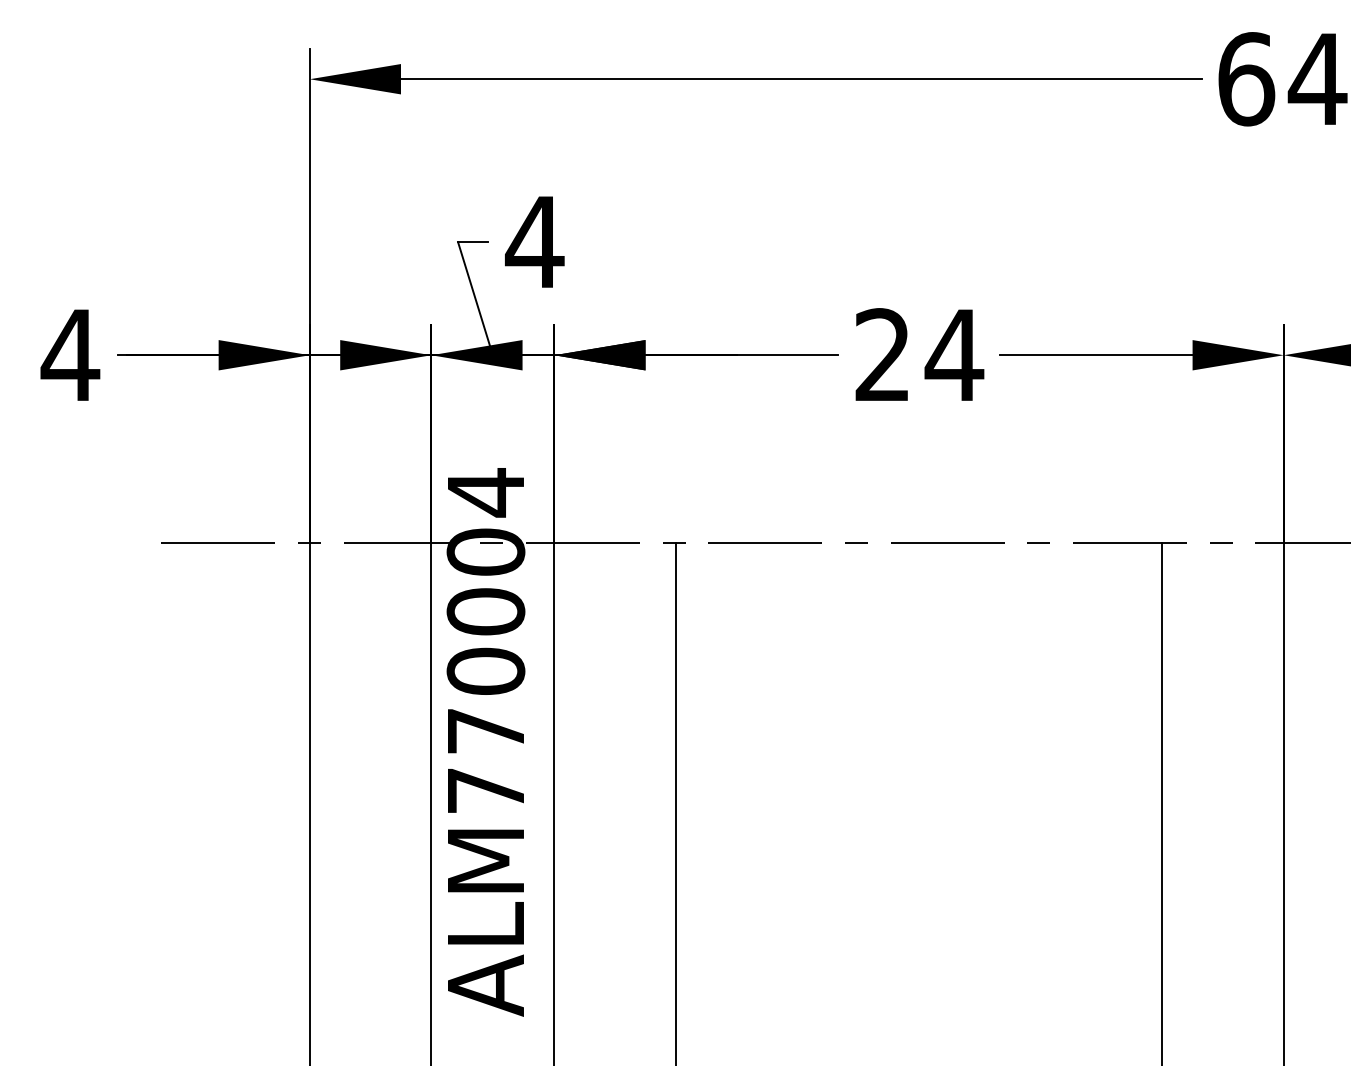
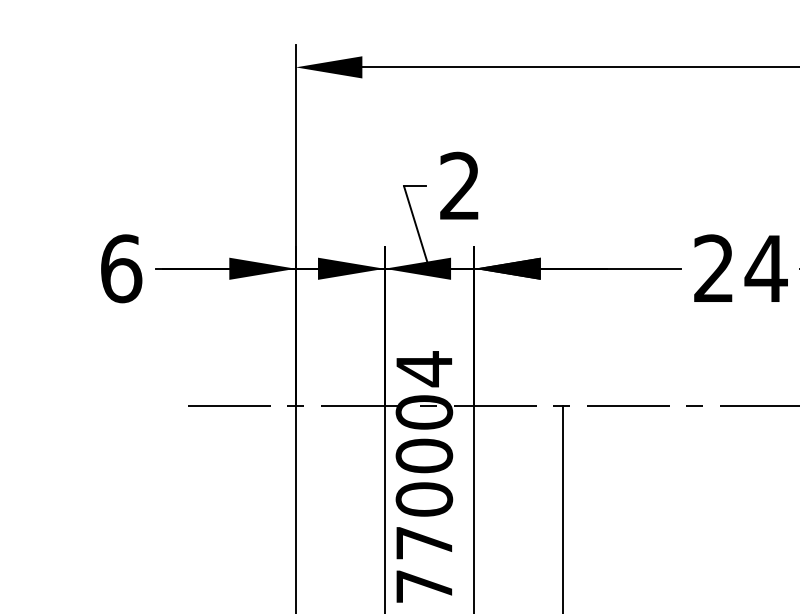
text: (534, 241) -> (459, 185), 4 -> 2
text: (70, 355) -> (121, 268), 4 -> 6

